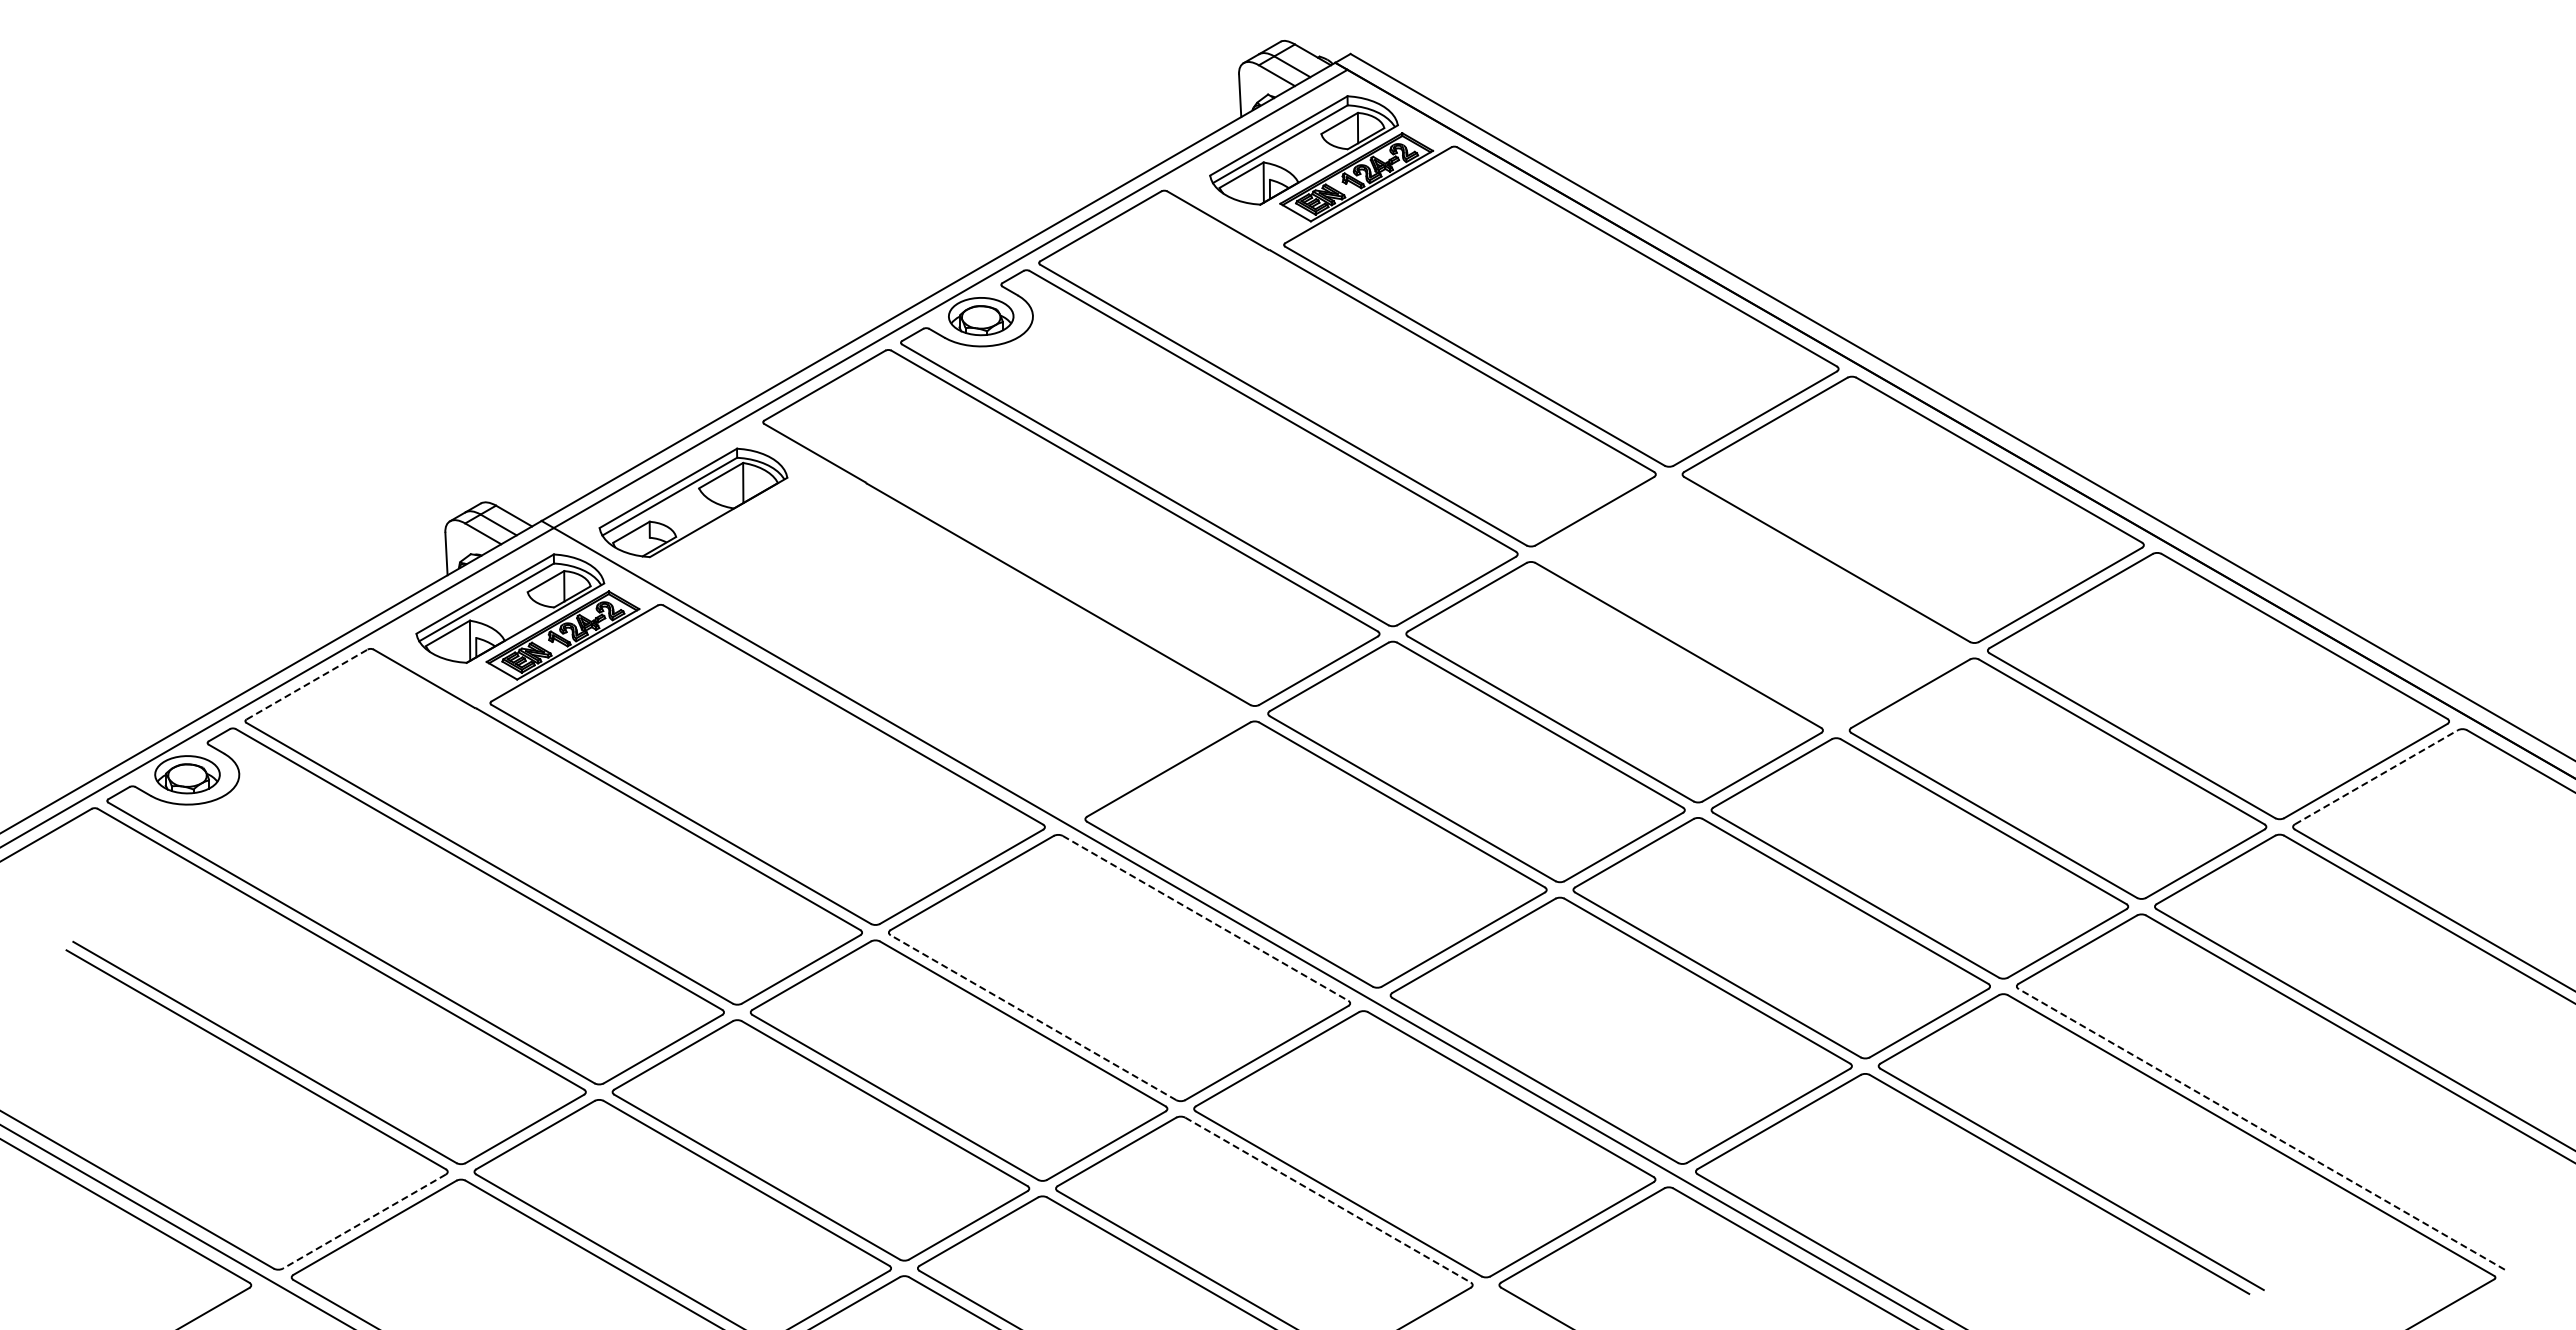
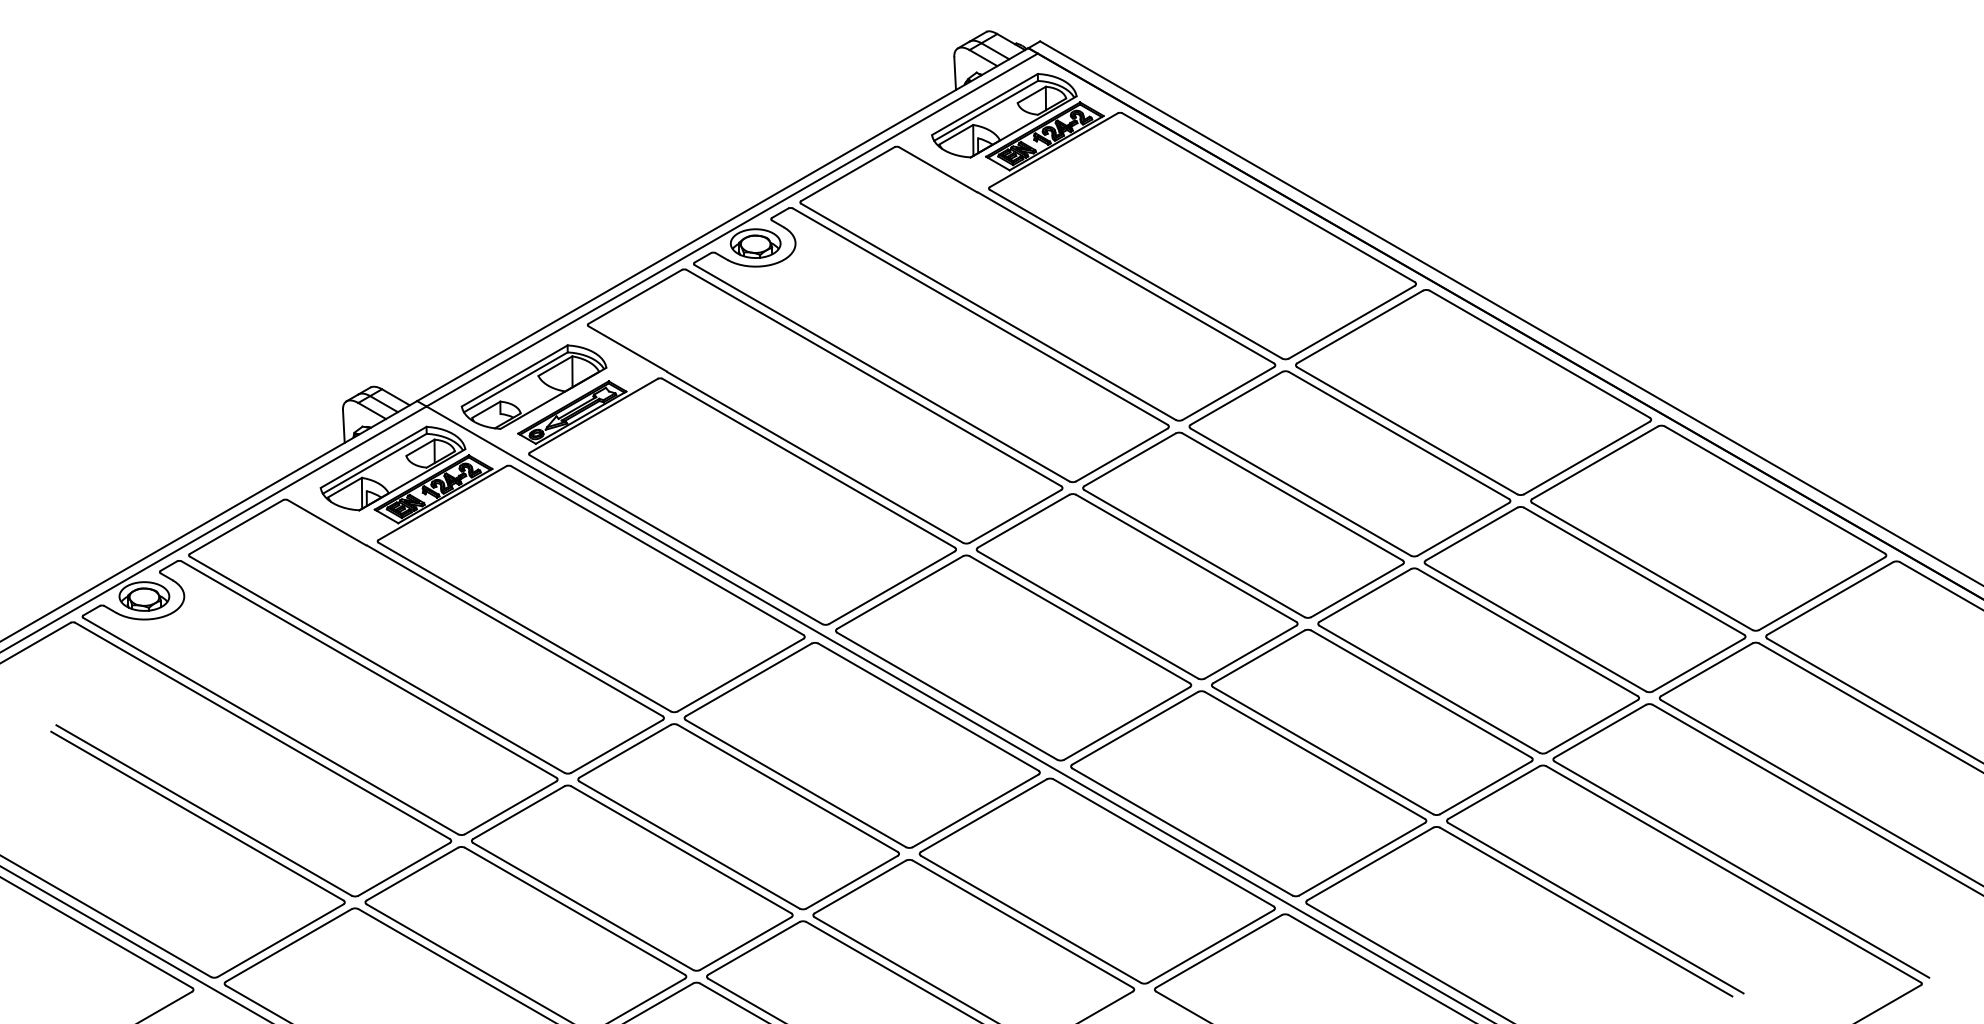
part: (1752, 602) -> (1349, 463), added
part: (956, 651) -> (736, 501), added
line: (307, 684) -> (236, 527), dashed -> solid
line: (2376, 777) -> (1830, 598), dashed -> solid
line: (1205, 918) -> (928, 707), dashed -> solid
line: (1033, 1017) -> (795, 783), dashed -> solid
line: (2261, 1129) -> (1741, 869), dashed -> solid
line: (1328, 1200) -> (1023, 924), dashed -> solid
line: (363, 1221) -> (279, 940), dashed -> solid

